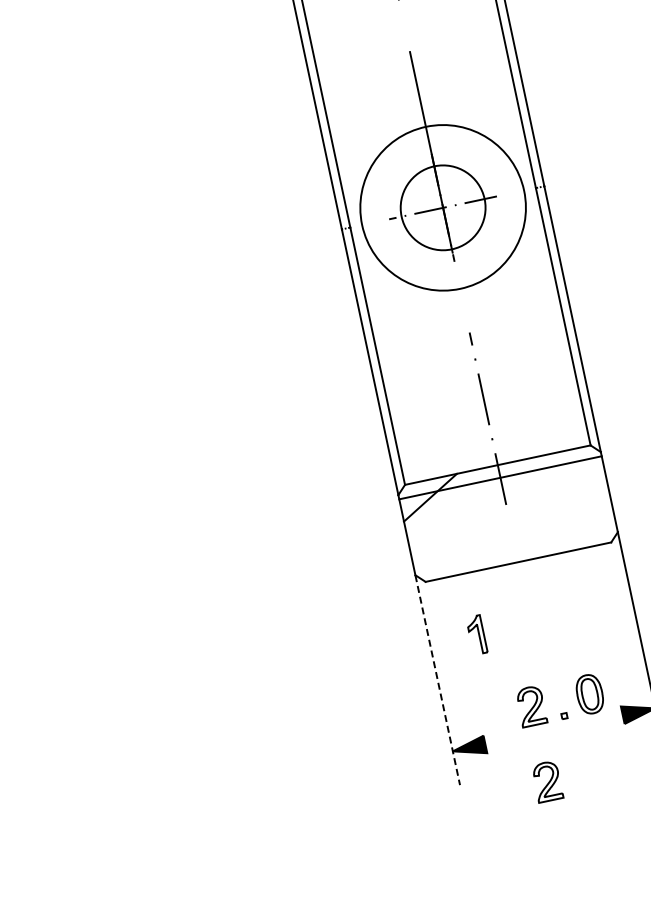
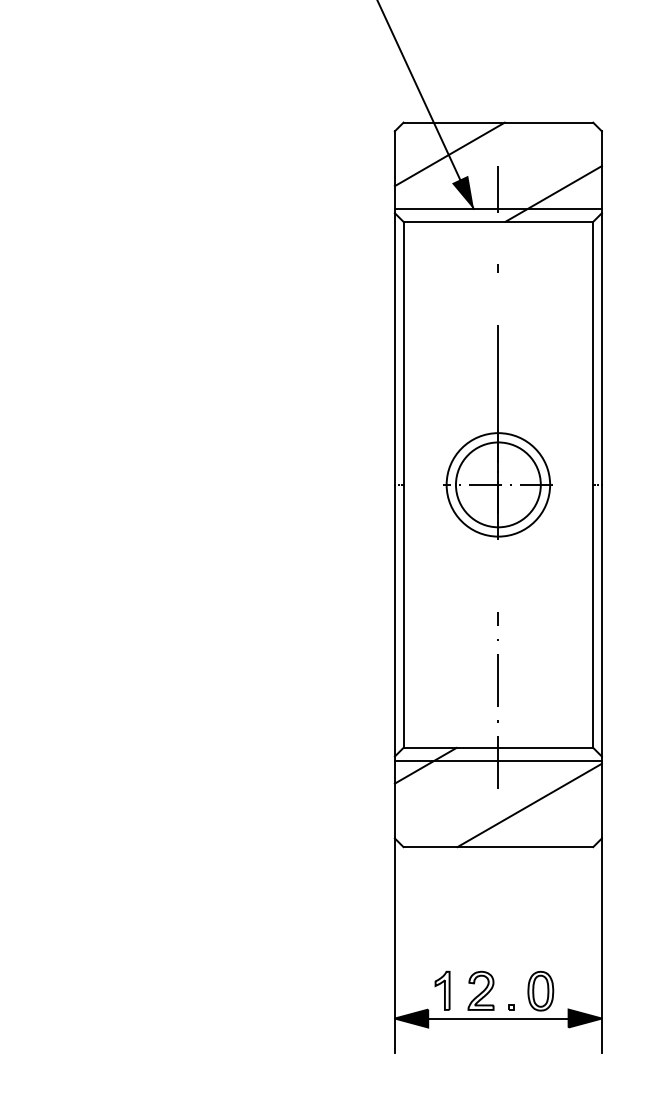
circle: (443, 207) -> (498, 484), size x0.62
line: (540, 515) -> (529, 805), added
part: (476, 634) -> (442, 990), moved
line: (437, 680) -> (394, 946), dashed -> solid
line: (554, 729) -> (498, 1018), added
part: (546, 781) -> (480, 1067), removed

